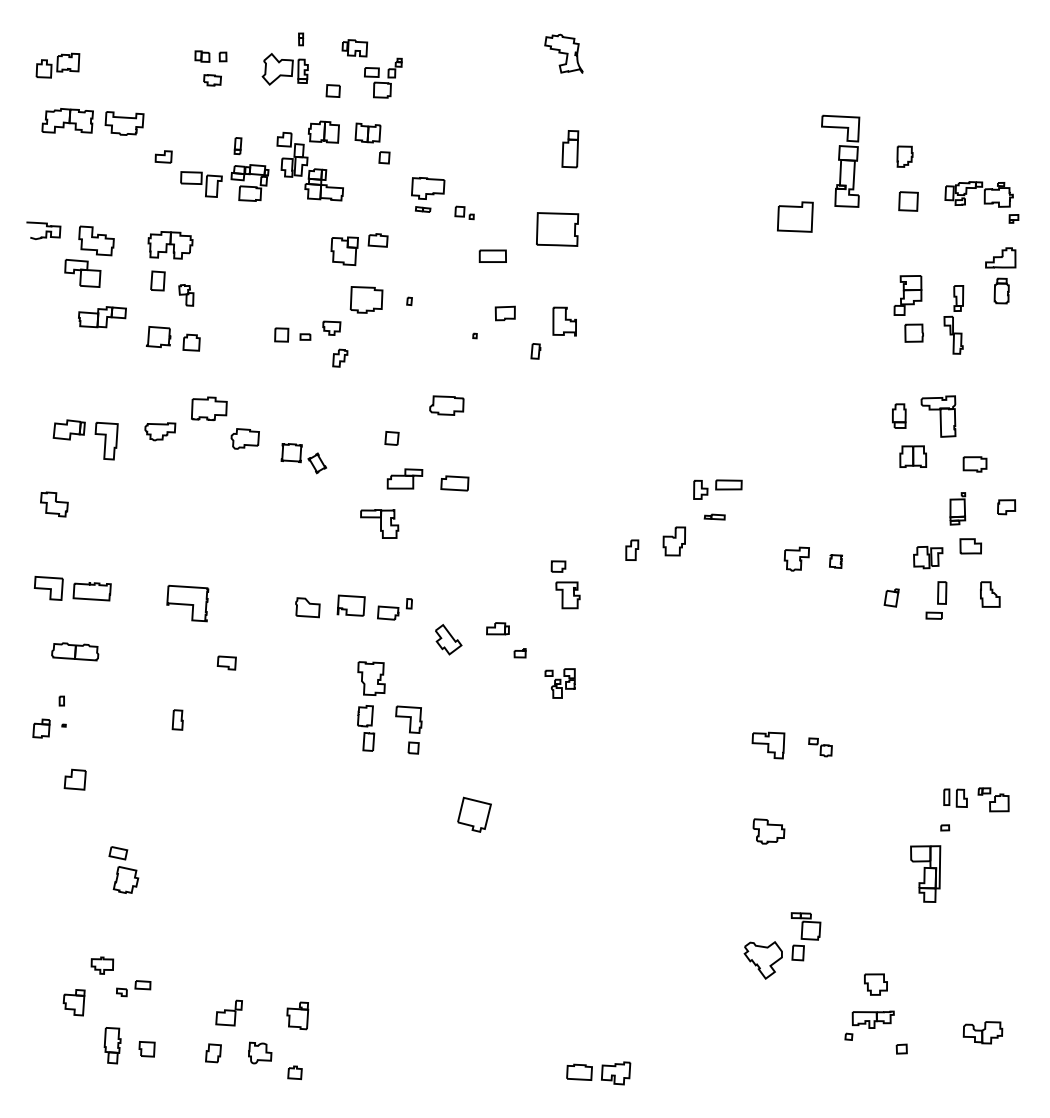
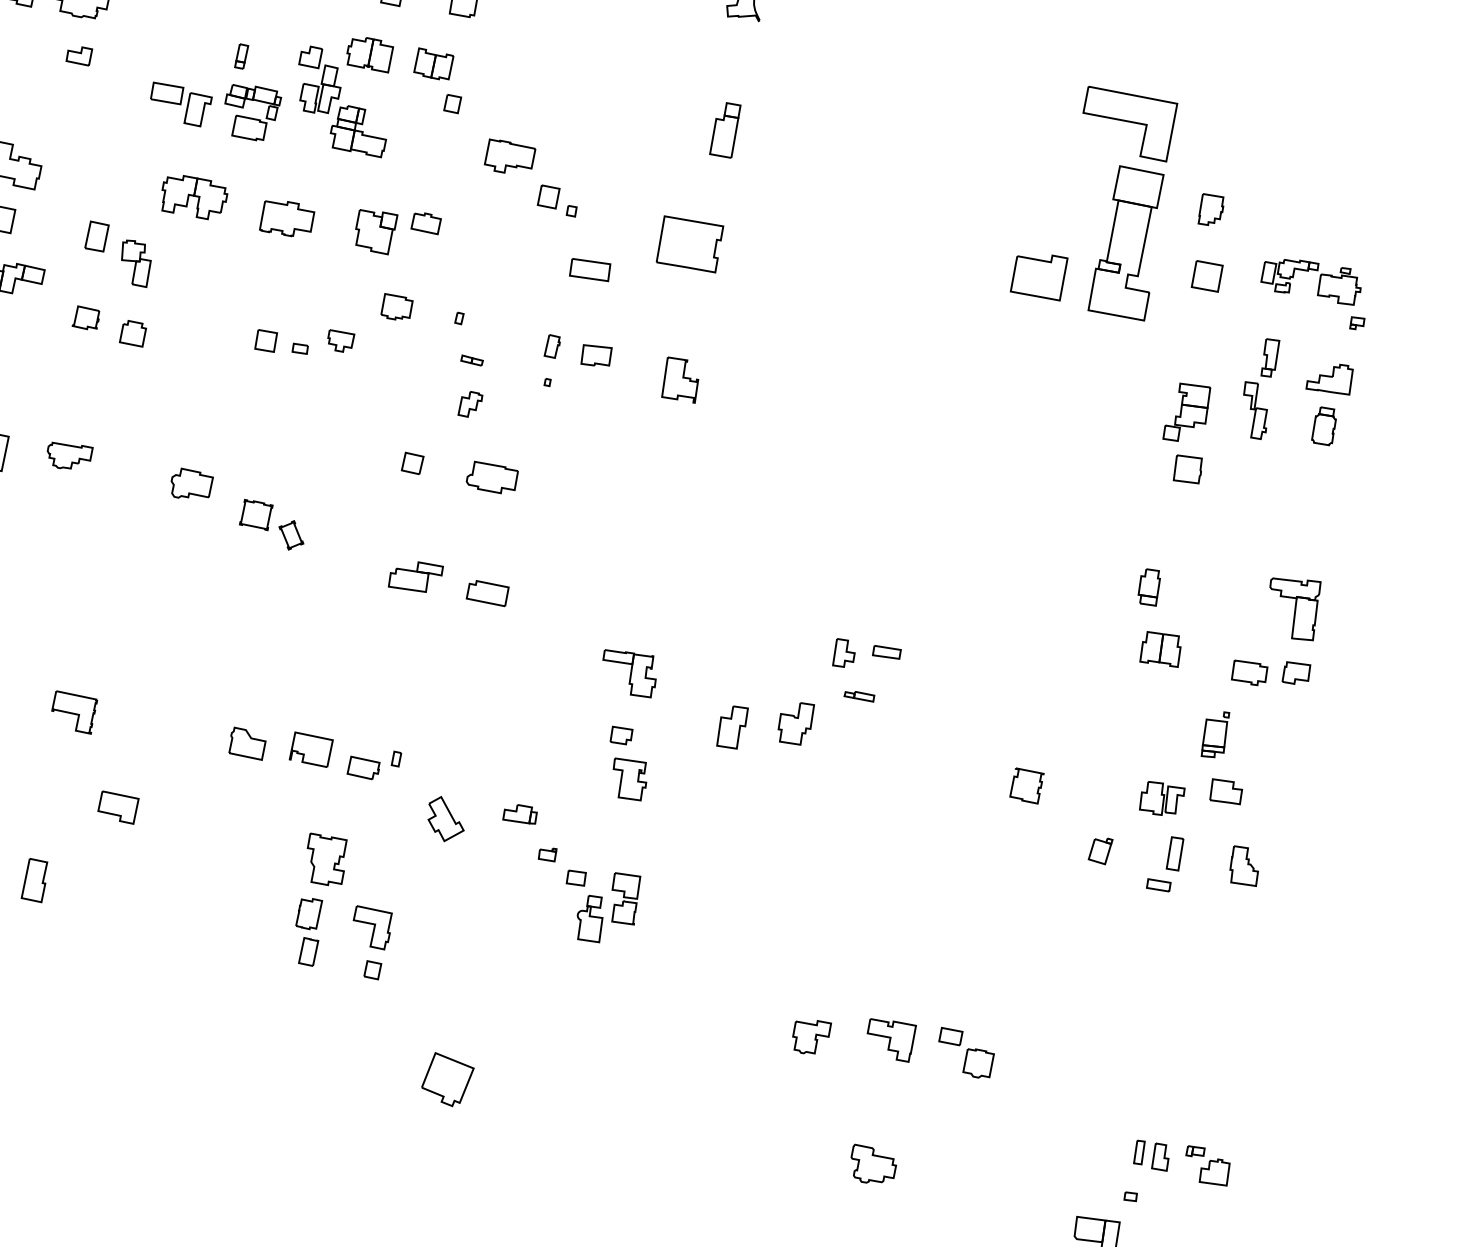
part: (163, 156) -> (79, 54), moved
part: (840, 161) -> (1116, 203), size x1.67
part: (423, 209) -> (472, 360), moved
part: (464, 212) -> (557, 200), size x1.43
part: (170, 245) -> (194, 197), moved
part: (186, 295) -> (135, 263), size x1.43
part: (366, 300) -> (396, 308), size x0.62
part: (953, 319) -> (1258, 387), moved
part: (158, 336) -> (86, 317), size x0.71
part: (535, 351) -> (551, 346), moved
part: (340, 357) -> (471, 403), moved
part: (209, 408) -> (287, 218), moved
part: (938, 416) -> (1292, 608), moved
part: (391, 438) -> (411, 463), moved
part: (729, 485) -> (887, 653), size x0.71
part: (1006, 507) -> (1296, 674), moved
part: (379, 523) -> (628, 672), moved
part: (631, 550) -> (731, 727), size x1.43
part: (796, 558) -> (810, 1036), moved
part: (835, 561) -> (1026, 785), size x1.67
part: (187, 602) -> (73, 711), size x0.71
part: (226, 662) -> (117, 806), size x1.43
part: (559, 683) -> (598, 906), size x1.67
part: (177, 719) -> (34, 879), size x1.43
part: (820, 747) -> (965, 1053), size x1.67

